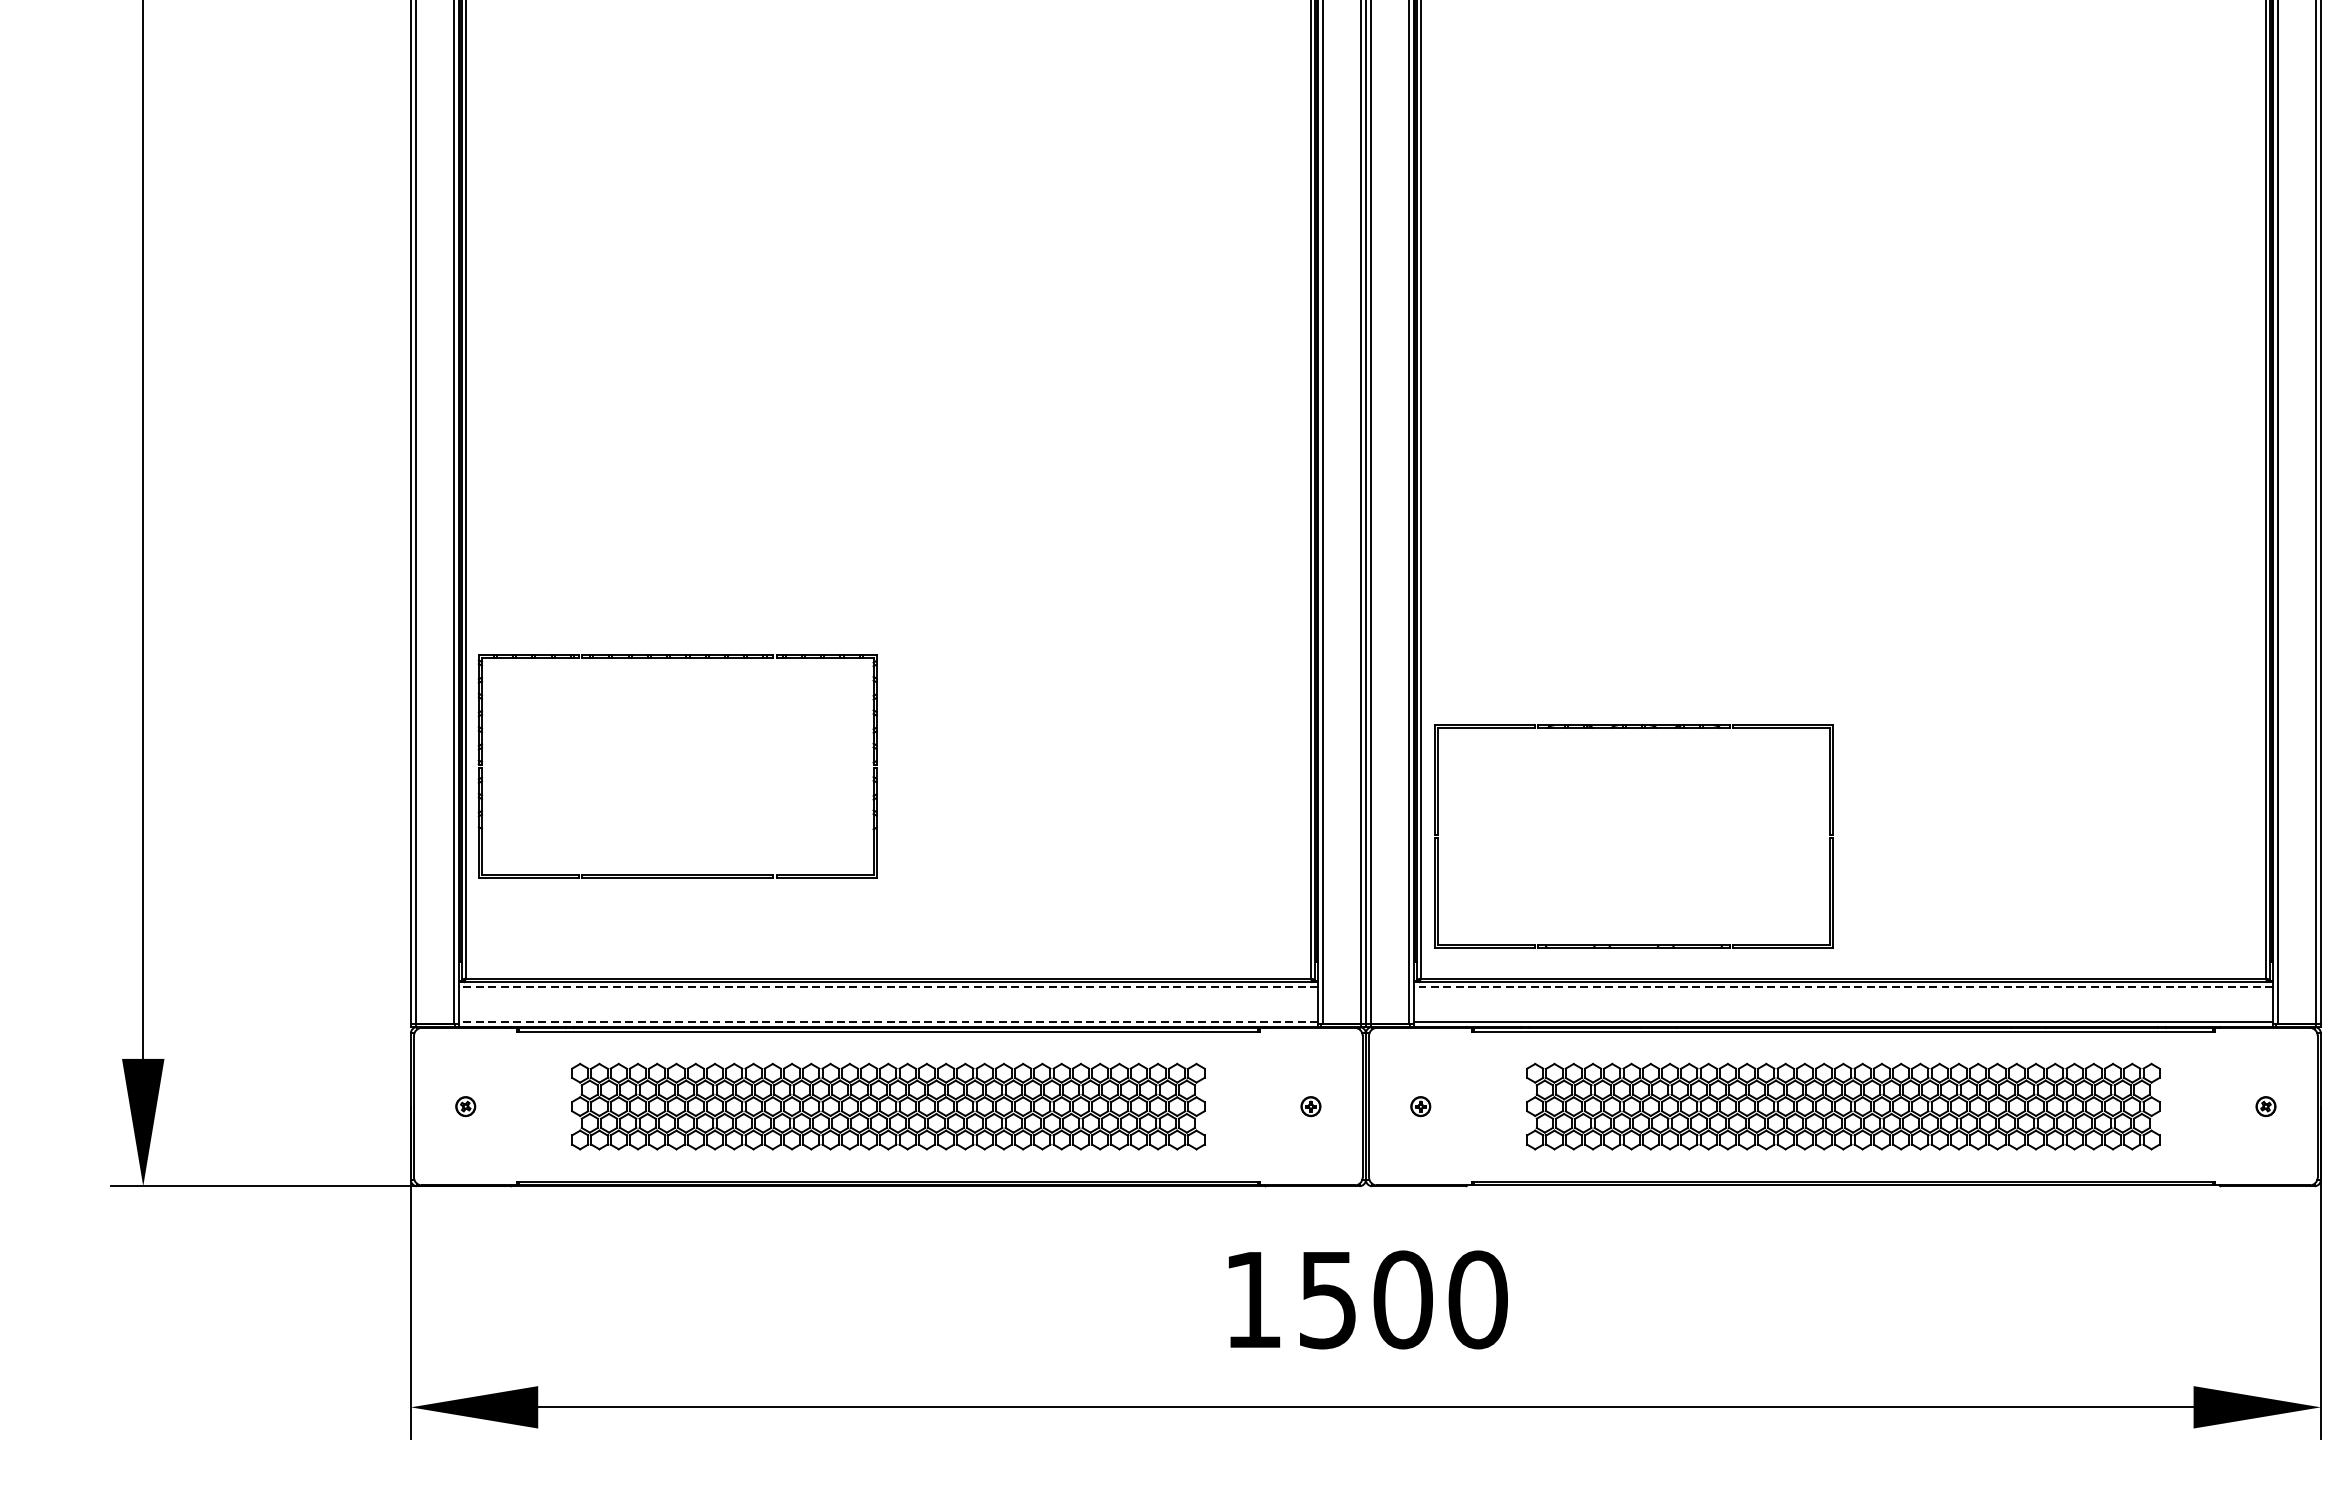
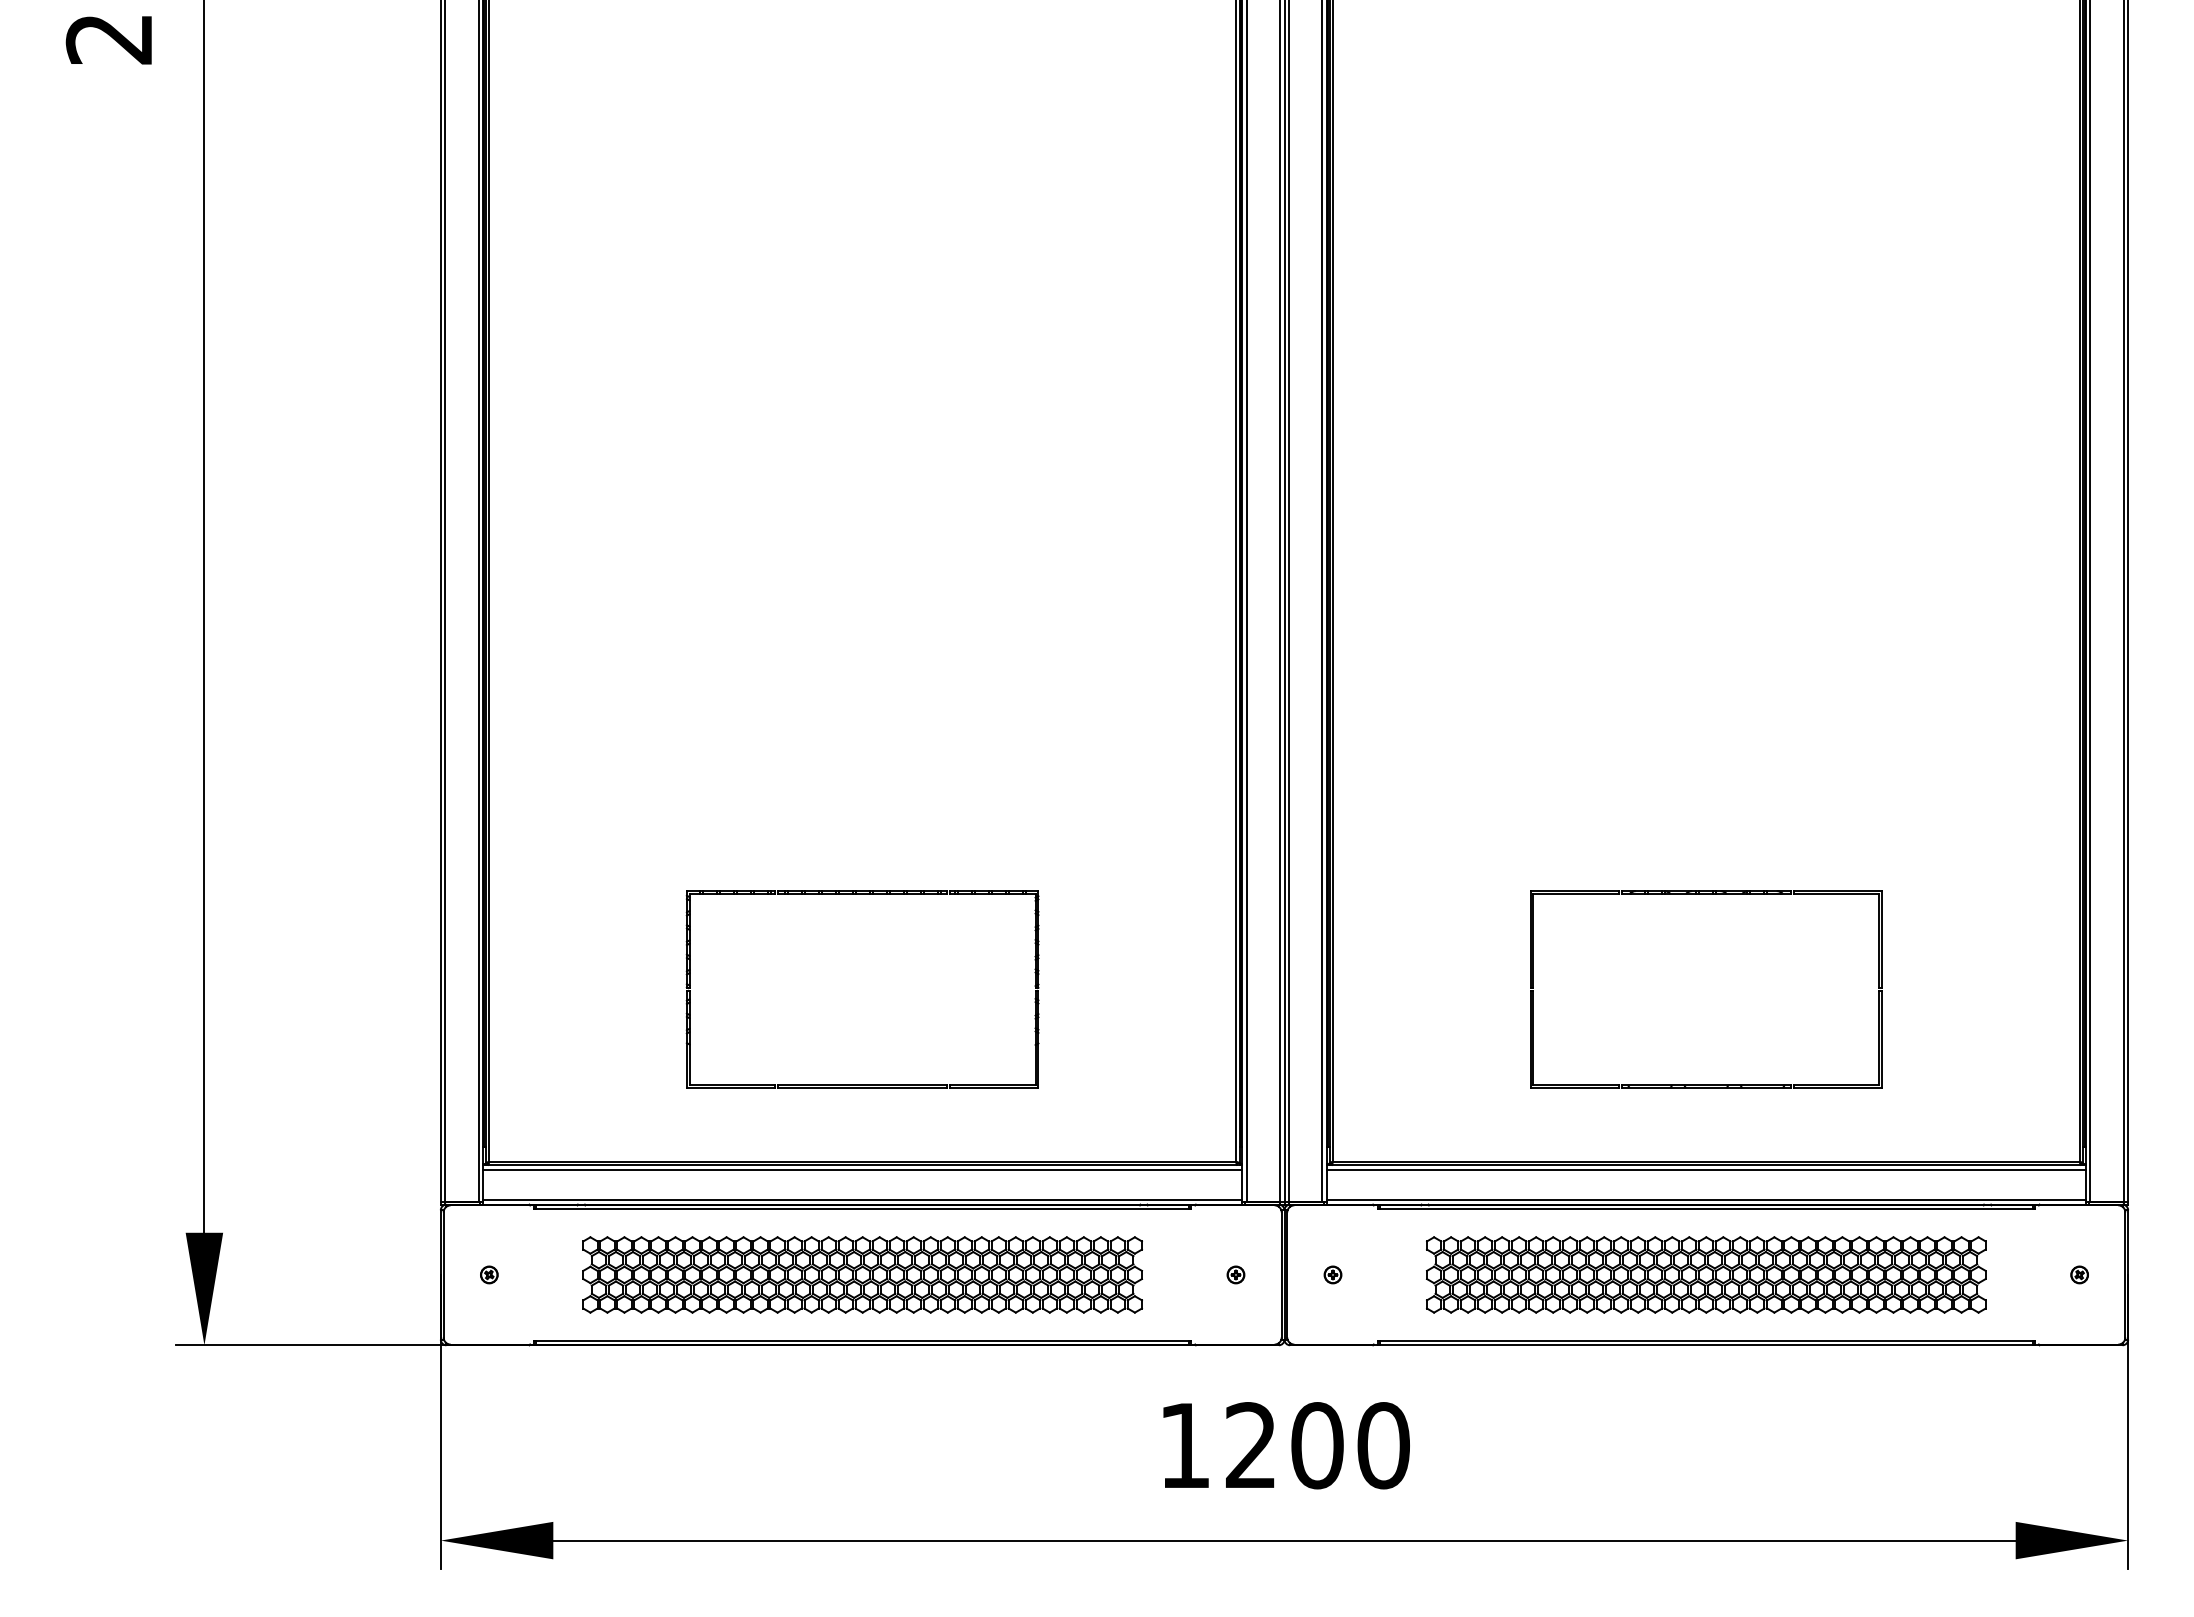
part: (677, 658) -> (862, 894), moved
part: (1634, 729) -> (1706, 894), moved
line: (888, 987) -> (862, 1169), dashed -> solid
line: (1843, 987) -> (1706, 1169), dashed -> solid
line: (888, 1022) -> (862, 1200), dashed -> solid
text: (1327, 1299) -> (1250, 1445), 1500 -> 1200

